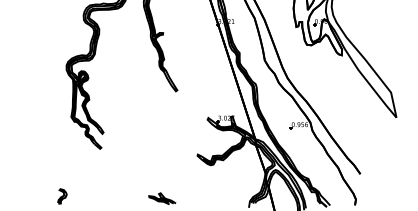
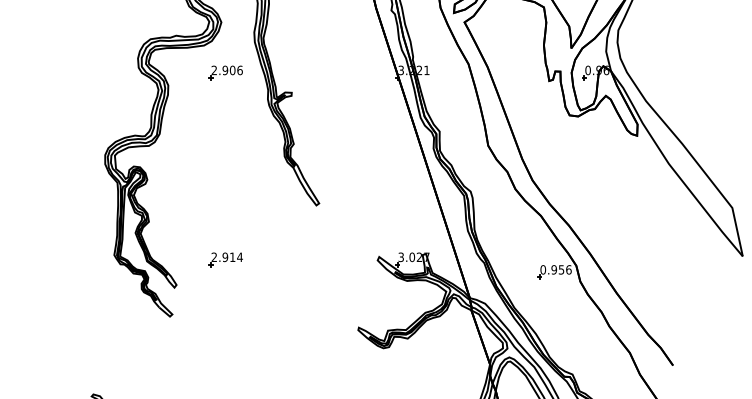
part: (128, 22) -> (224, 72), added
part: (128, 119) -> (224, 259), added

